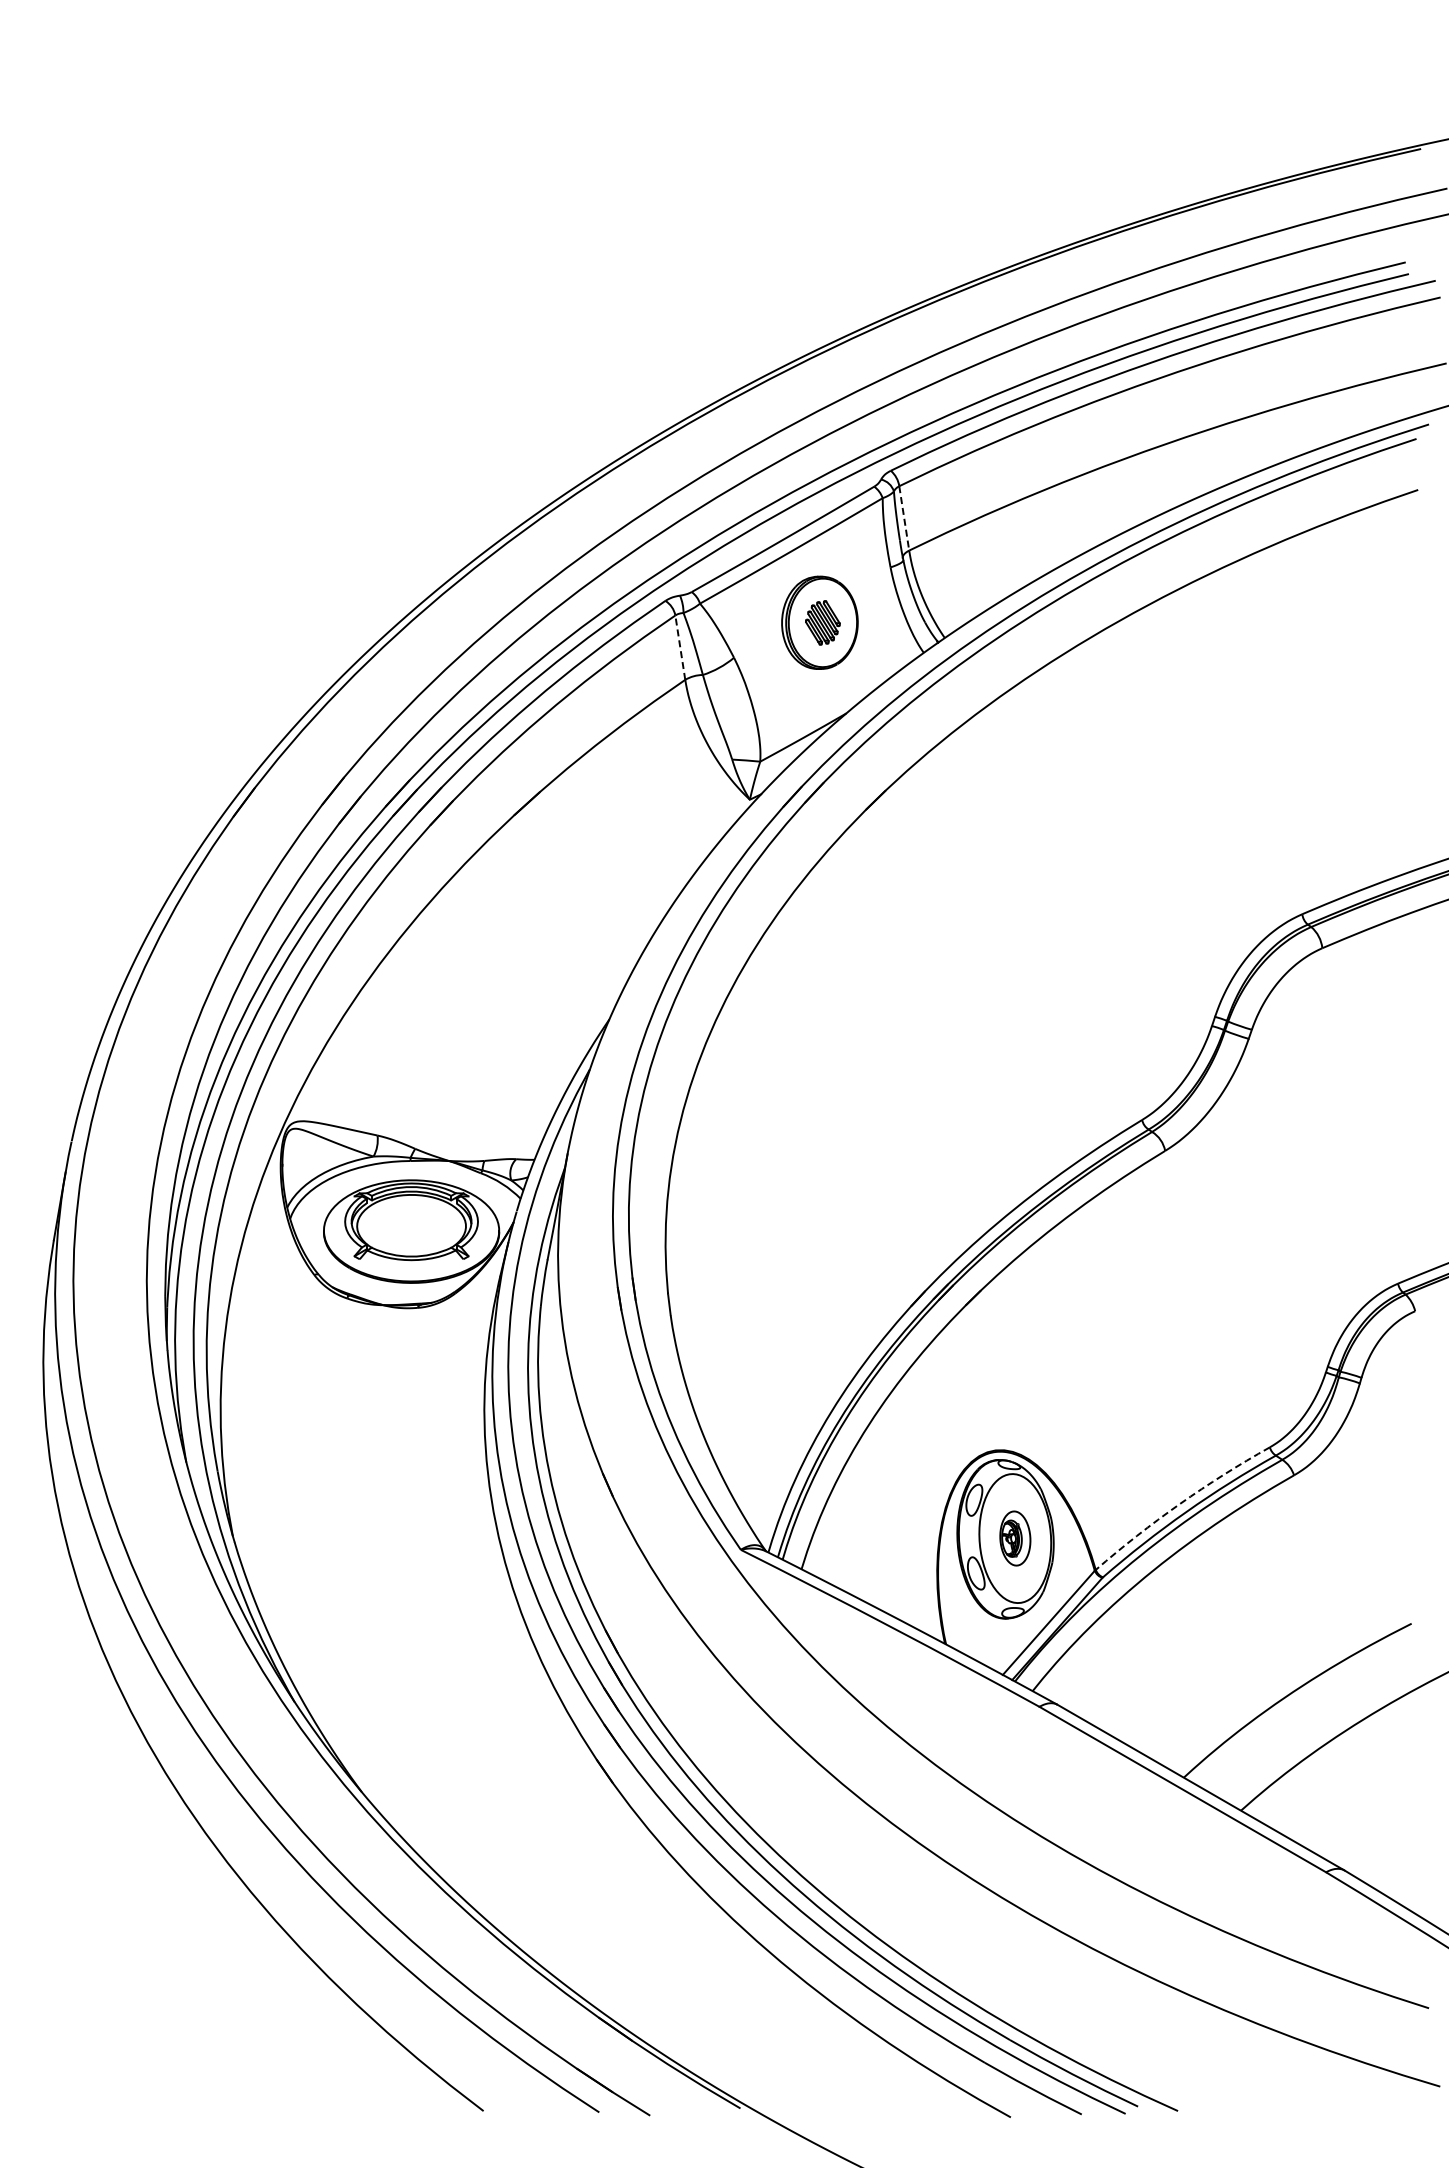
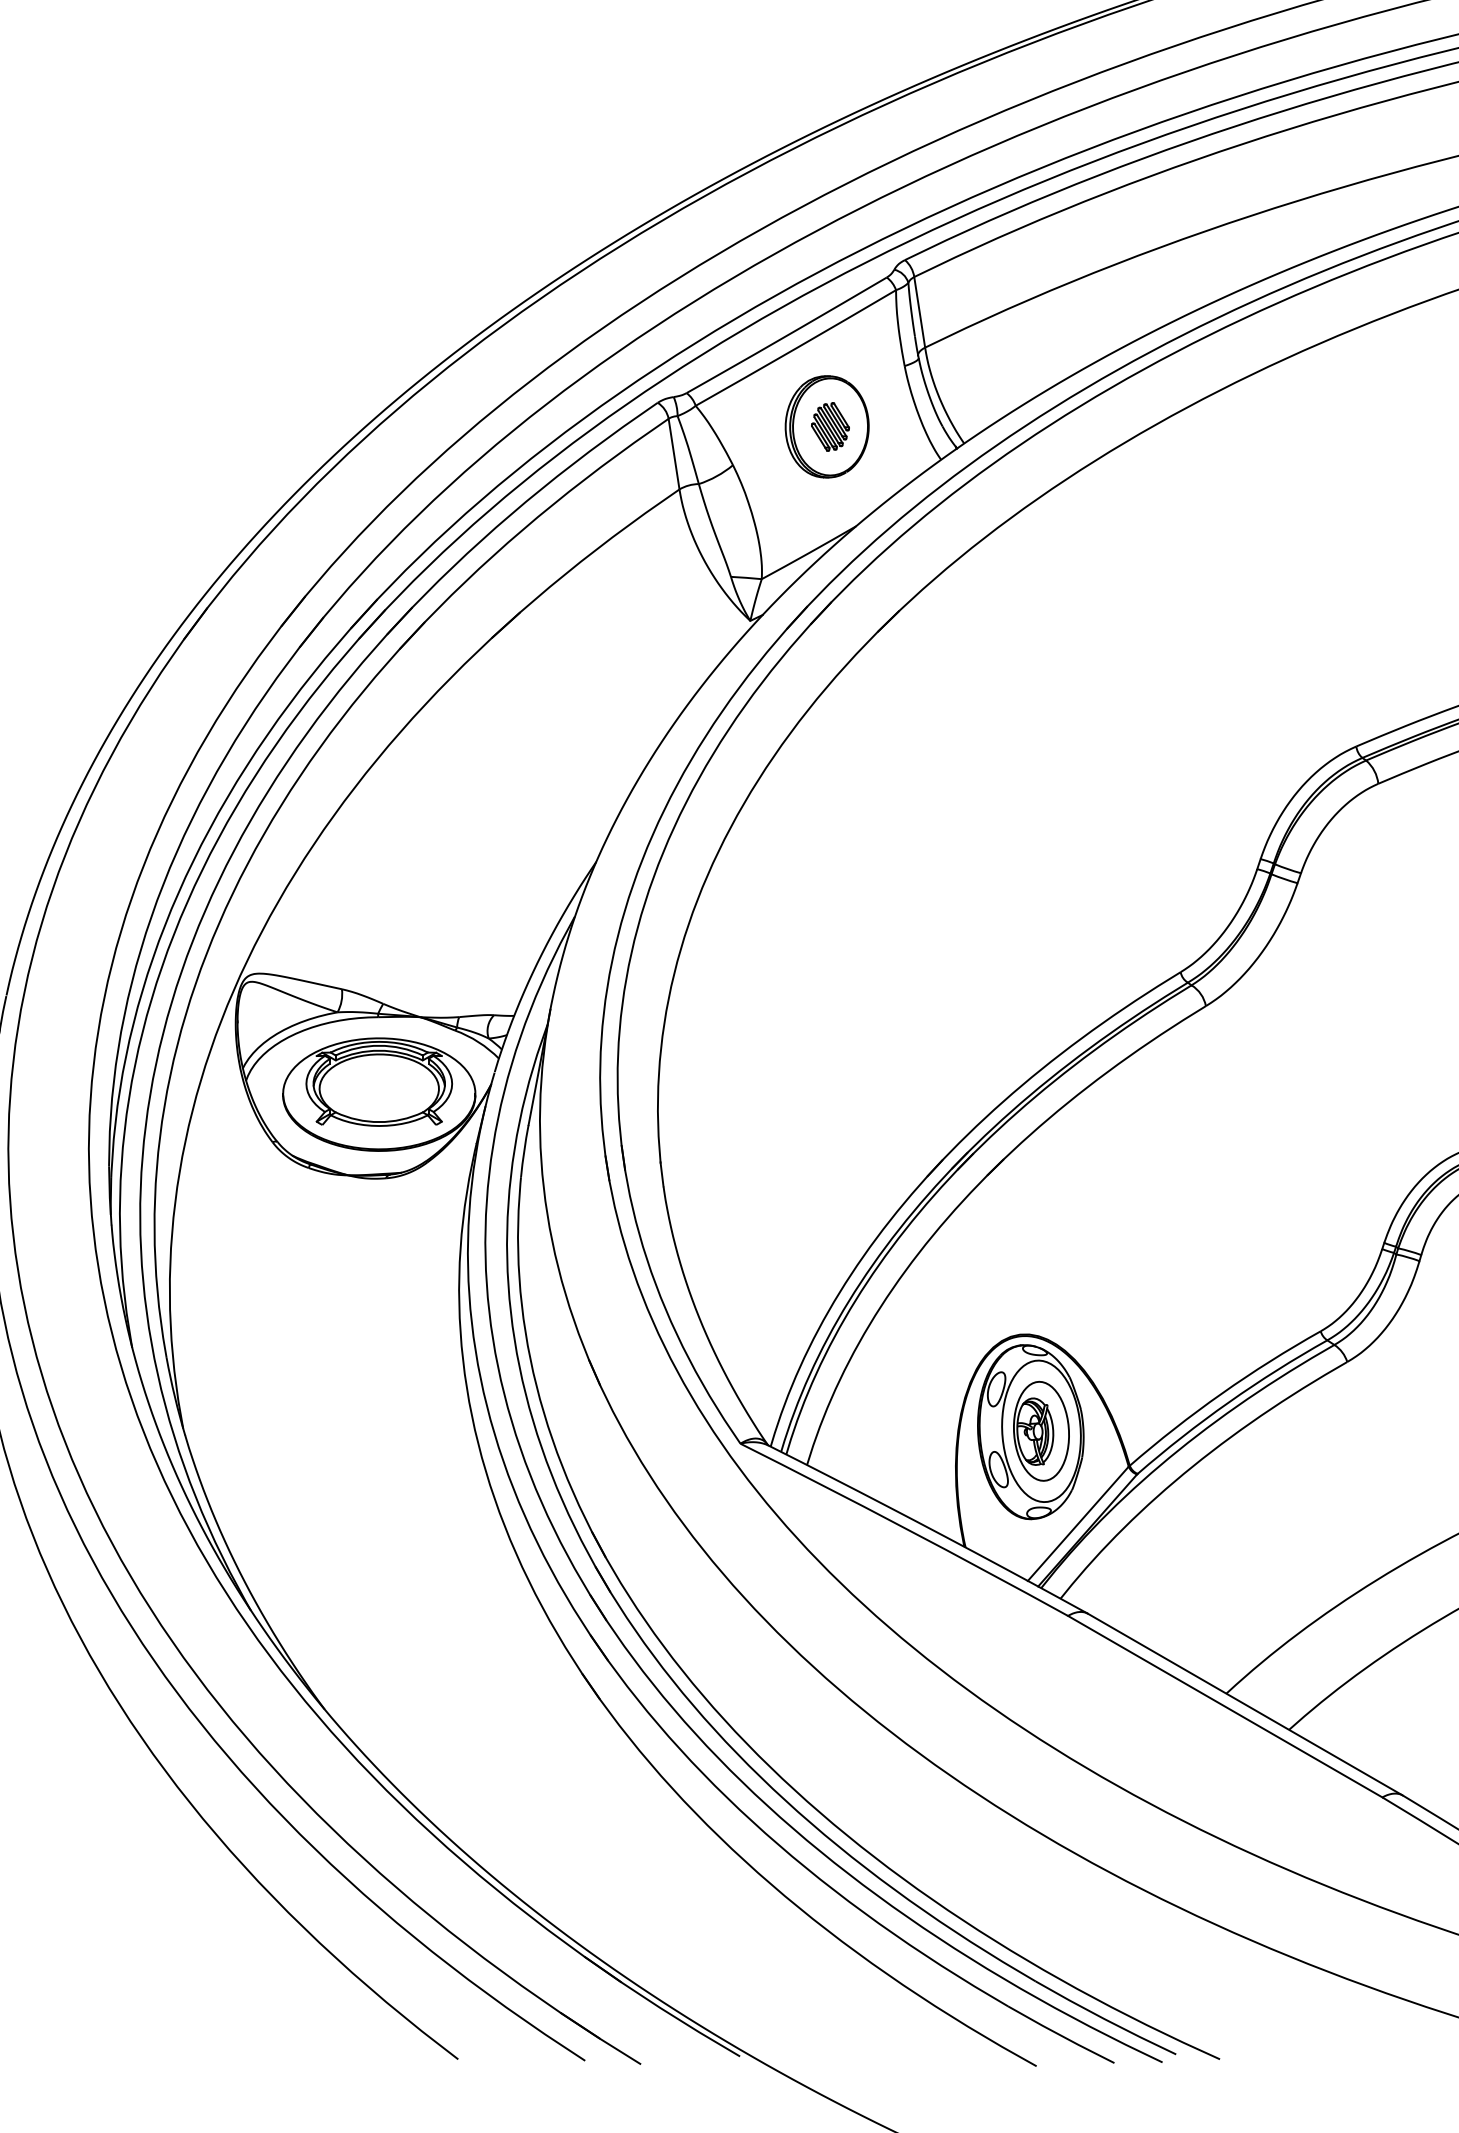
line: (904, 517) -> (919, 311), dashed -> solid
line: (680, 647) -> (674, 453), dashed -> solid
arc: (1179, 1504) -> (1221, 1393), dashed -> solid
part: (1015, 1538) -> (1041, 1431), size x1.67

